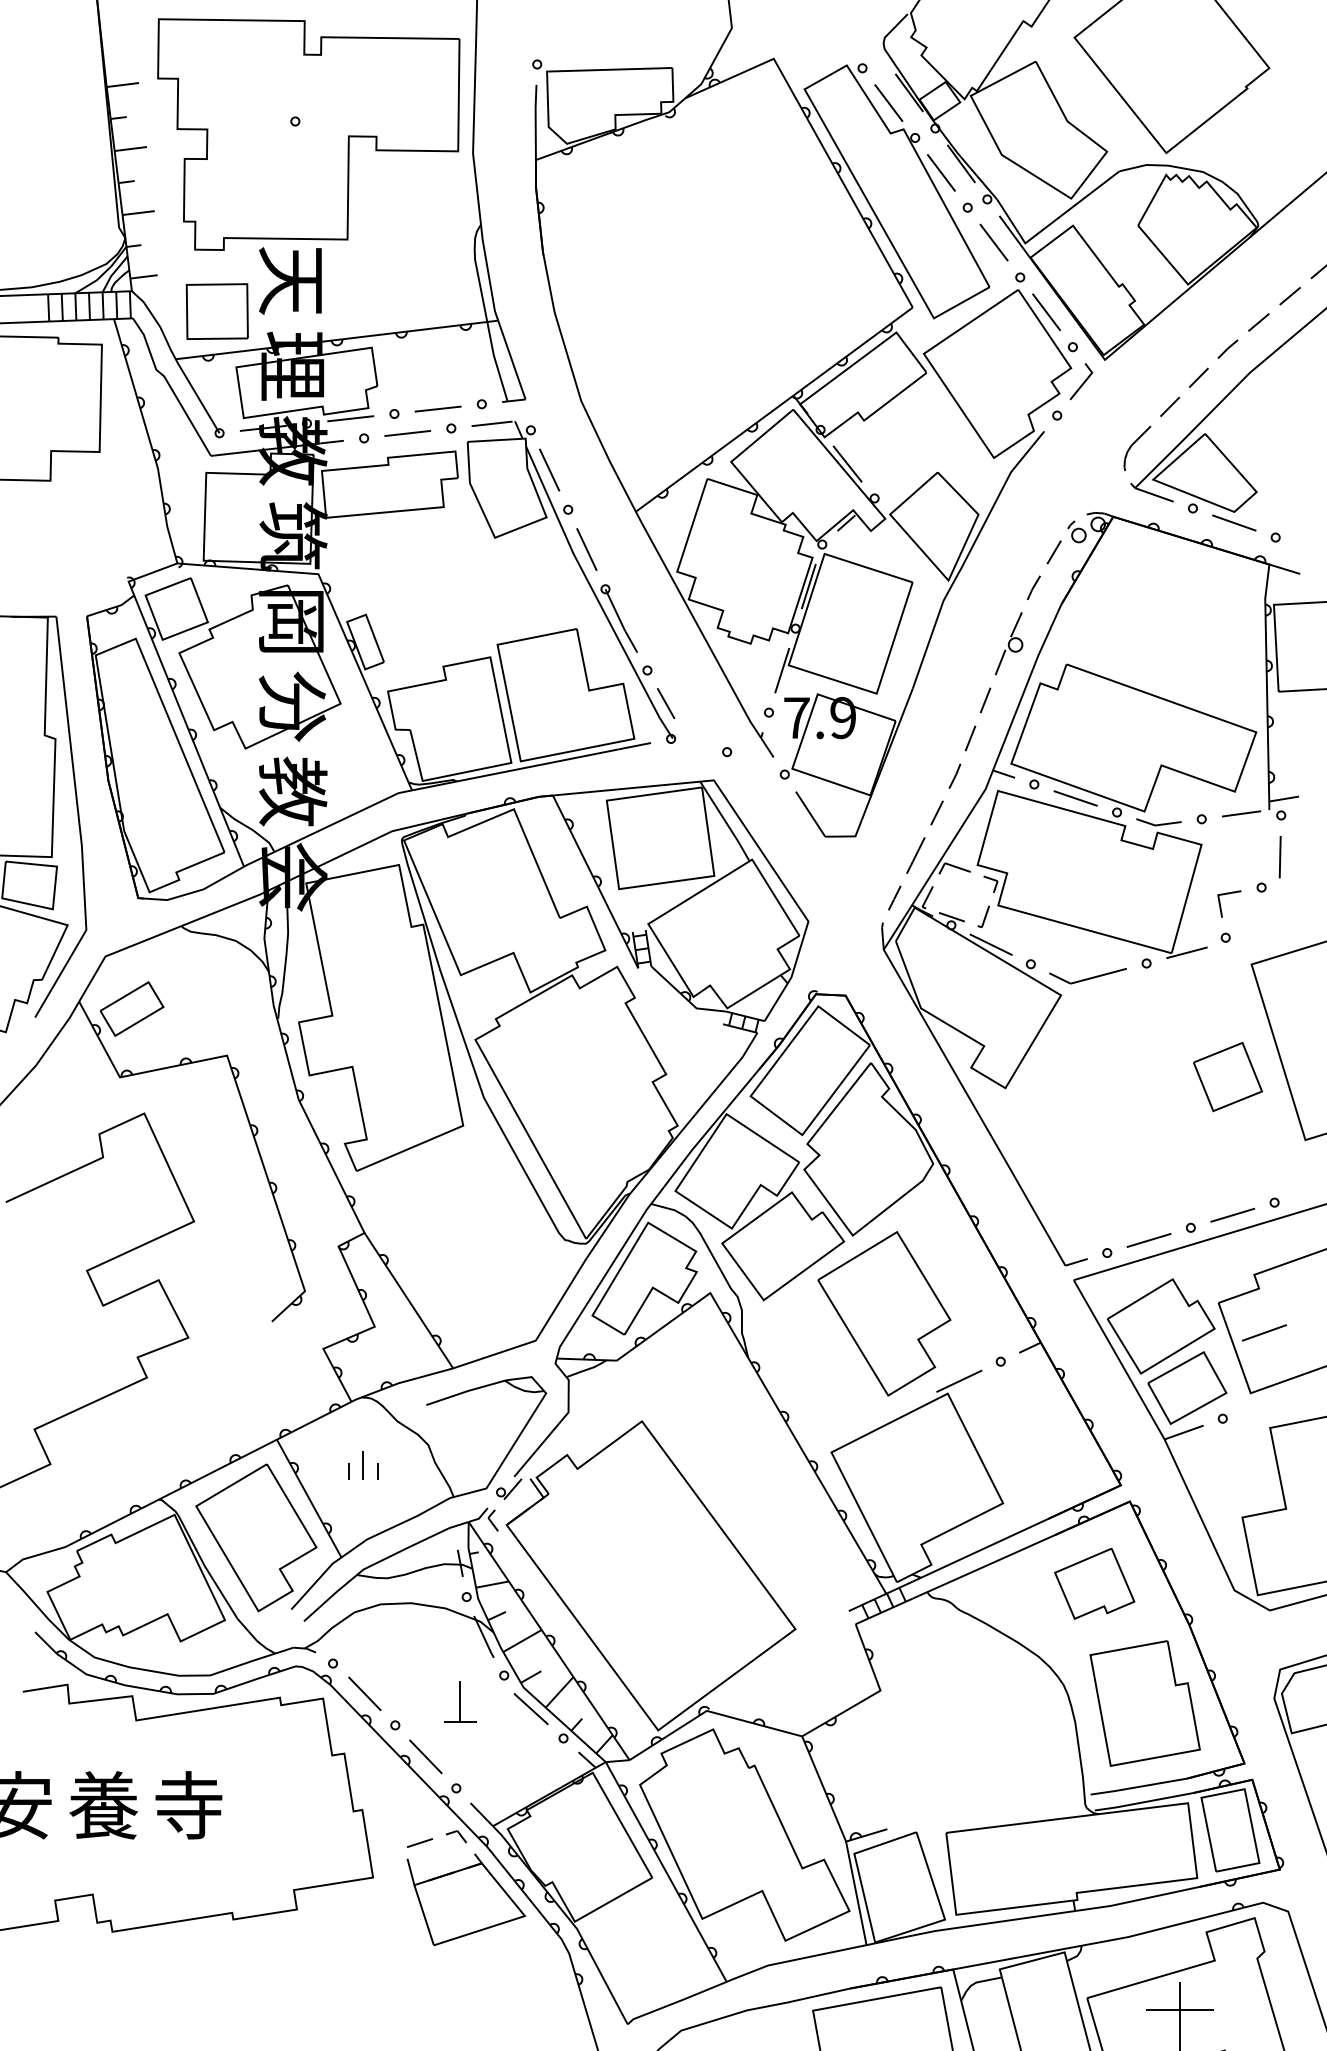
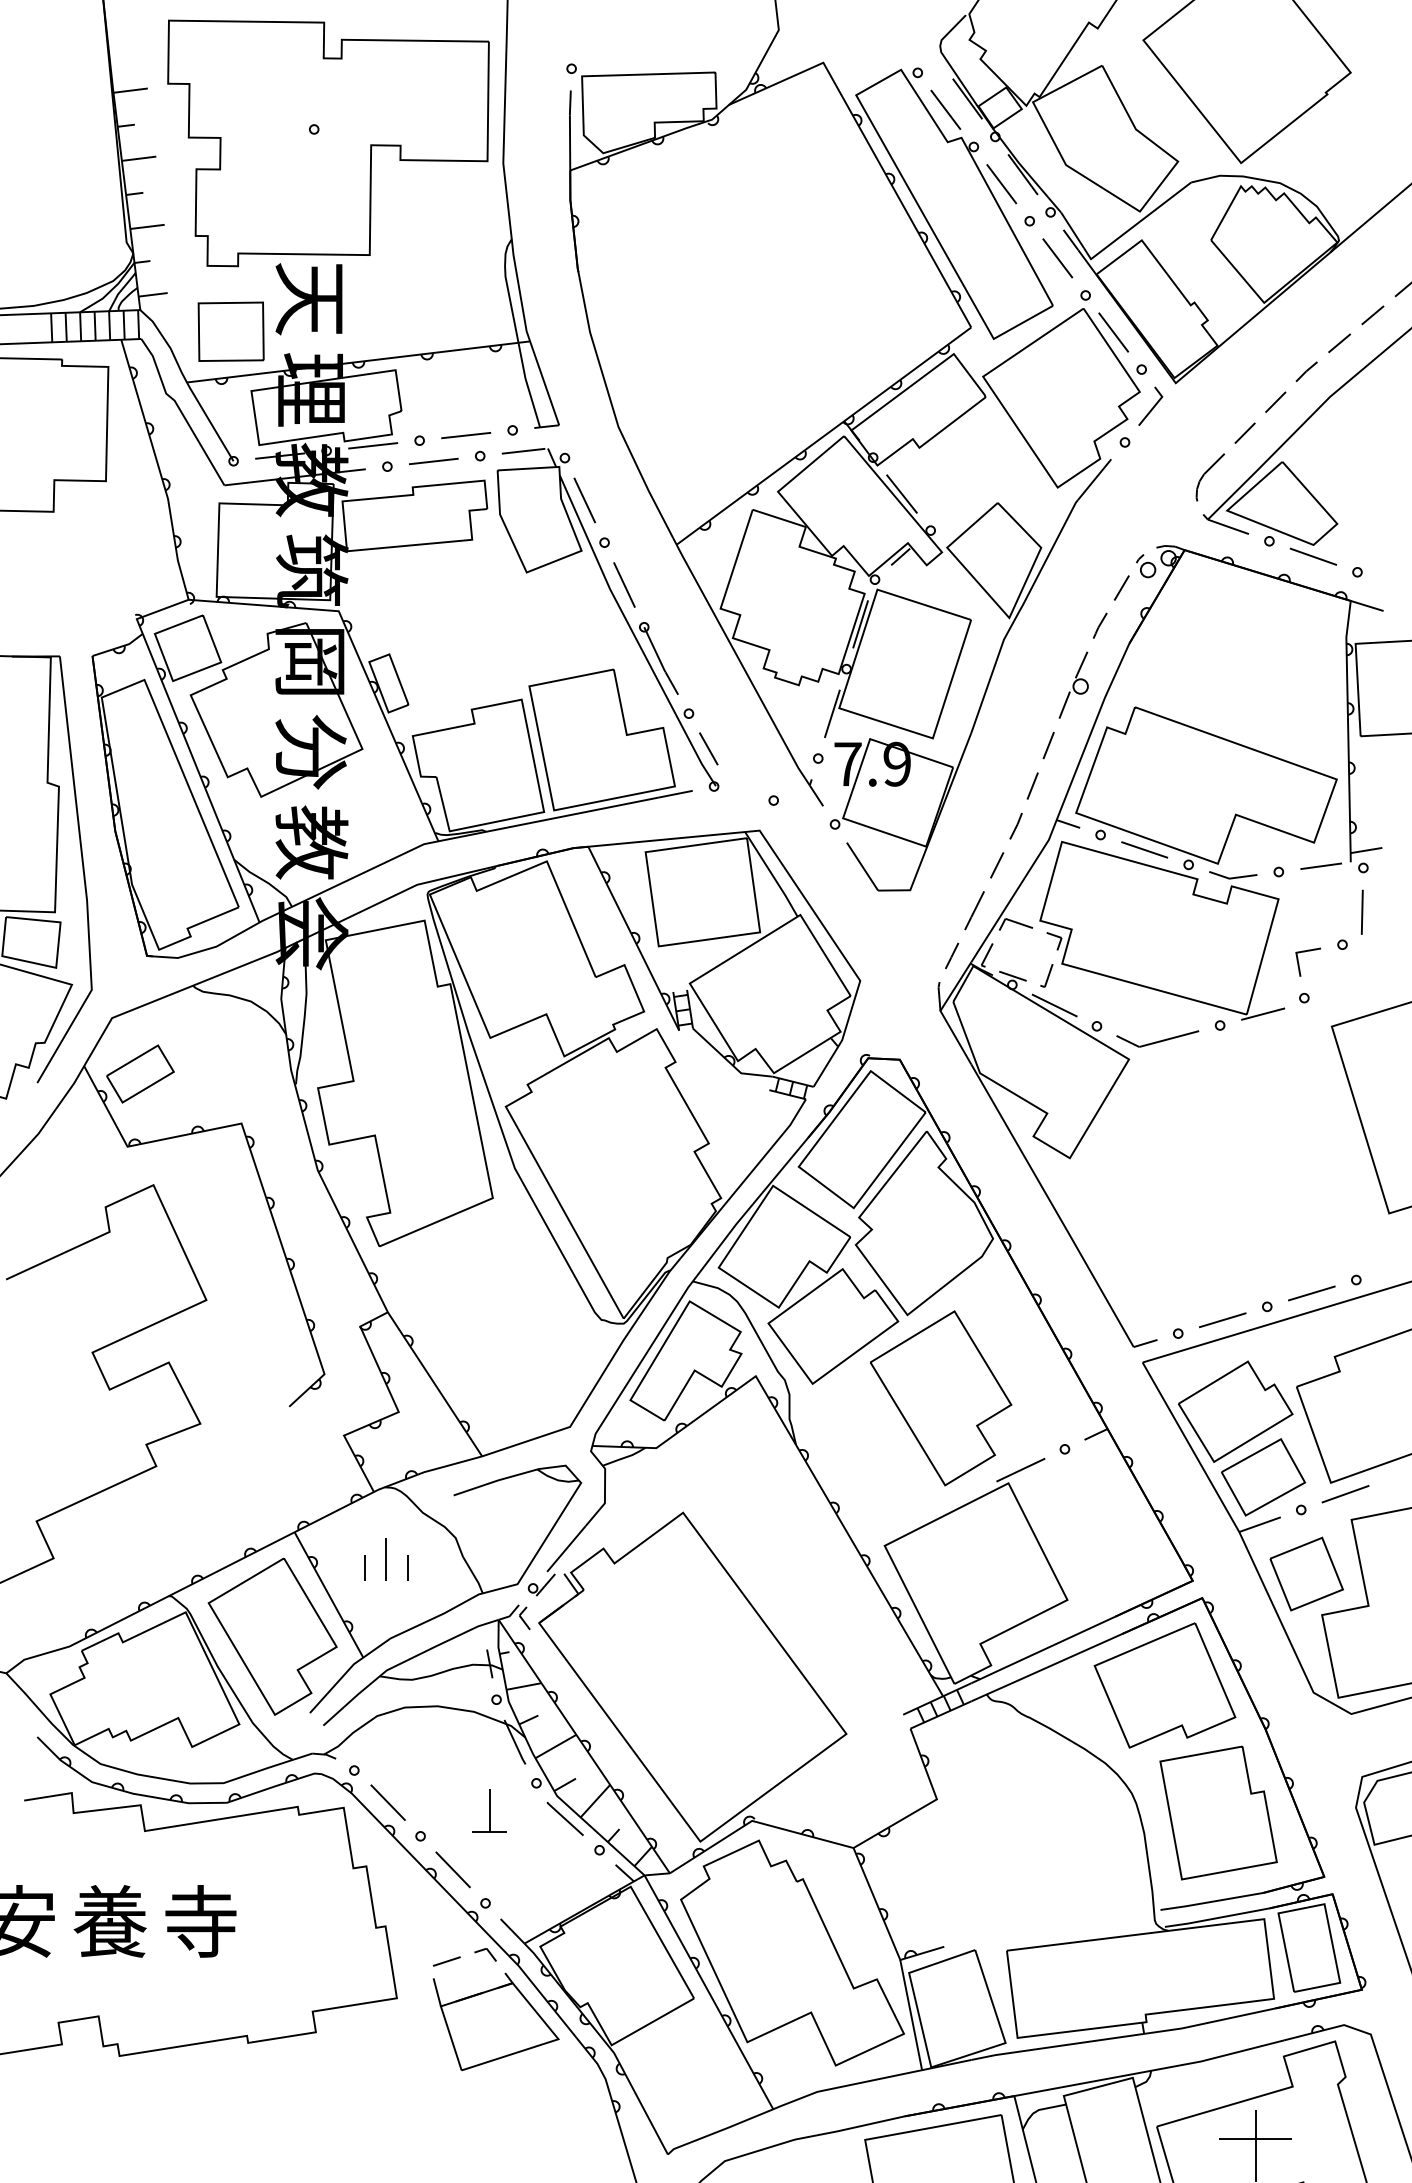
part: (1227, 1077) -> (1306, 1574), moved
line: (1264, 1332) -> (1345, 1493), moved
part: (363, 1465) -> (386, 1559), size x1.43
part: (1094, 1583) -> (1164, 1685), size x1.67

